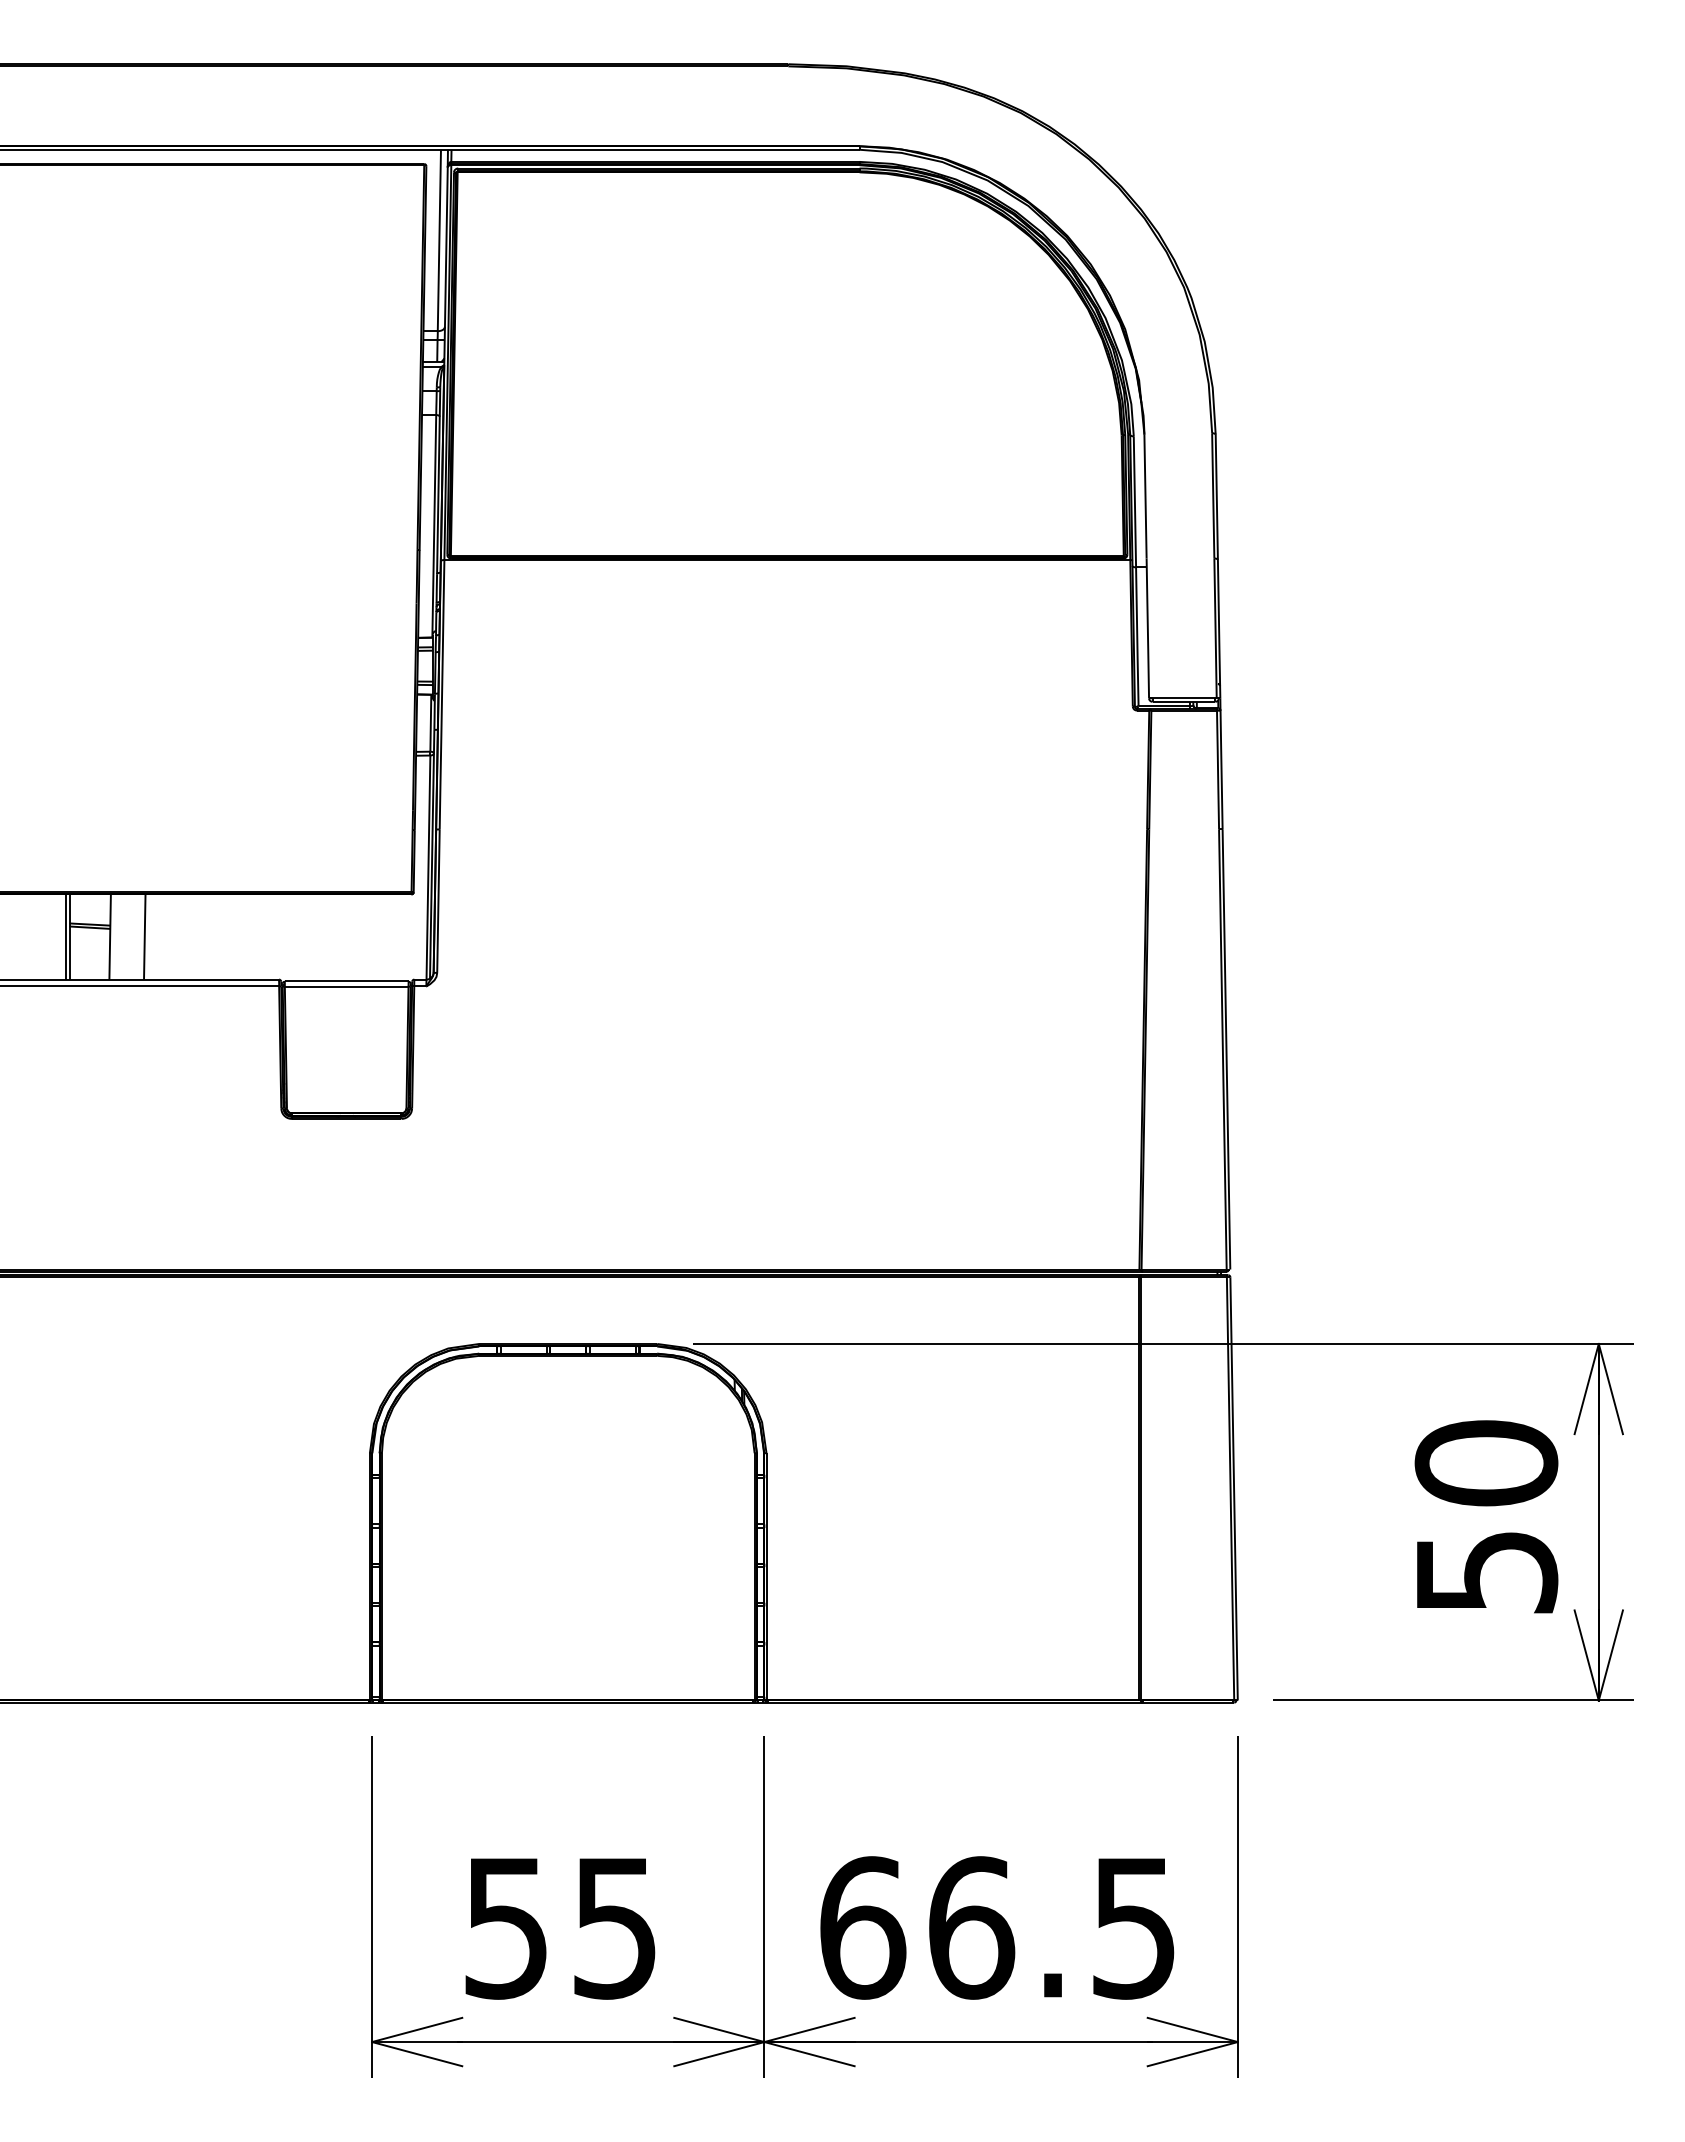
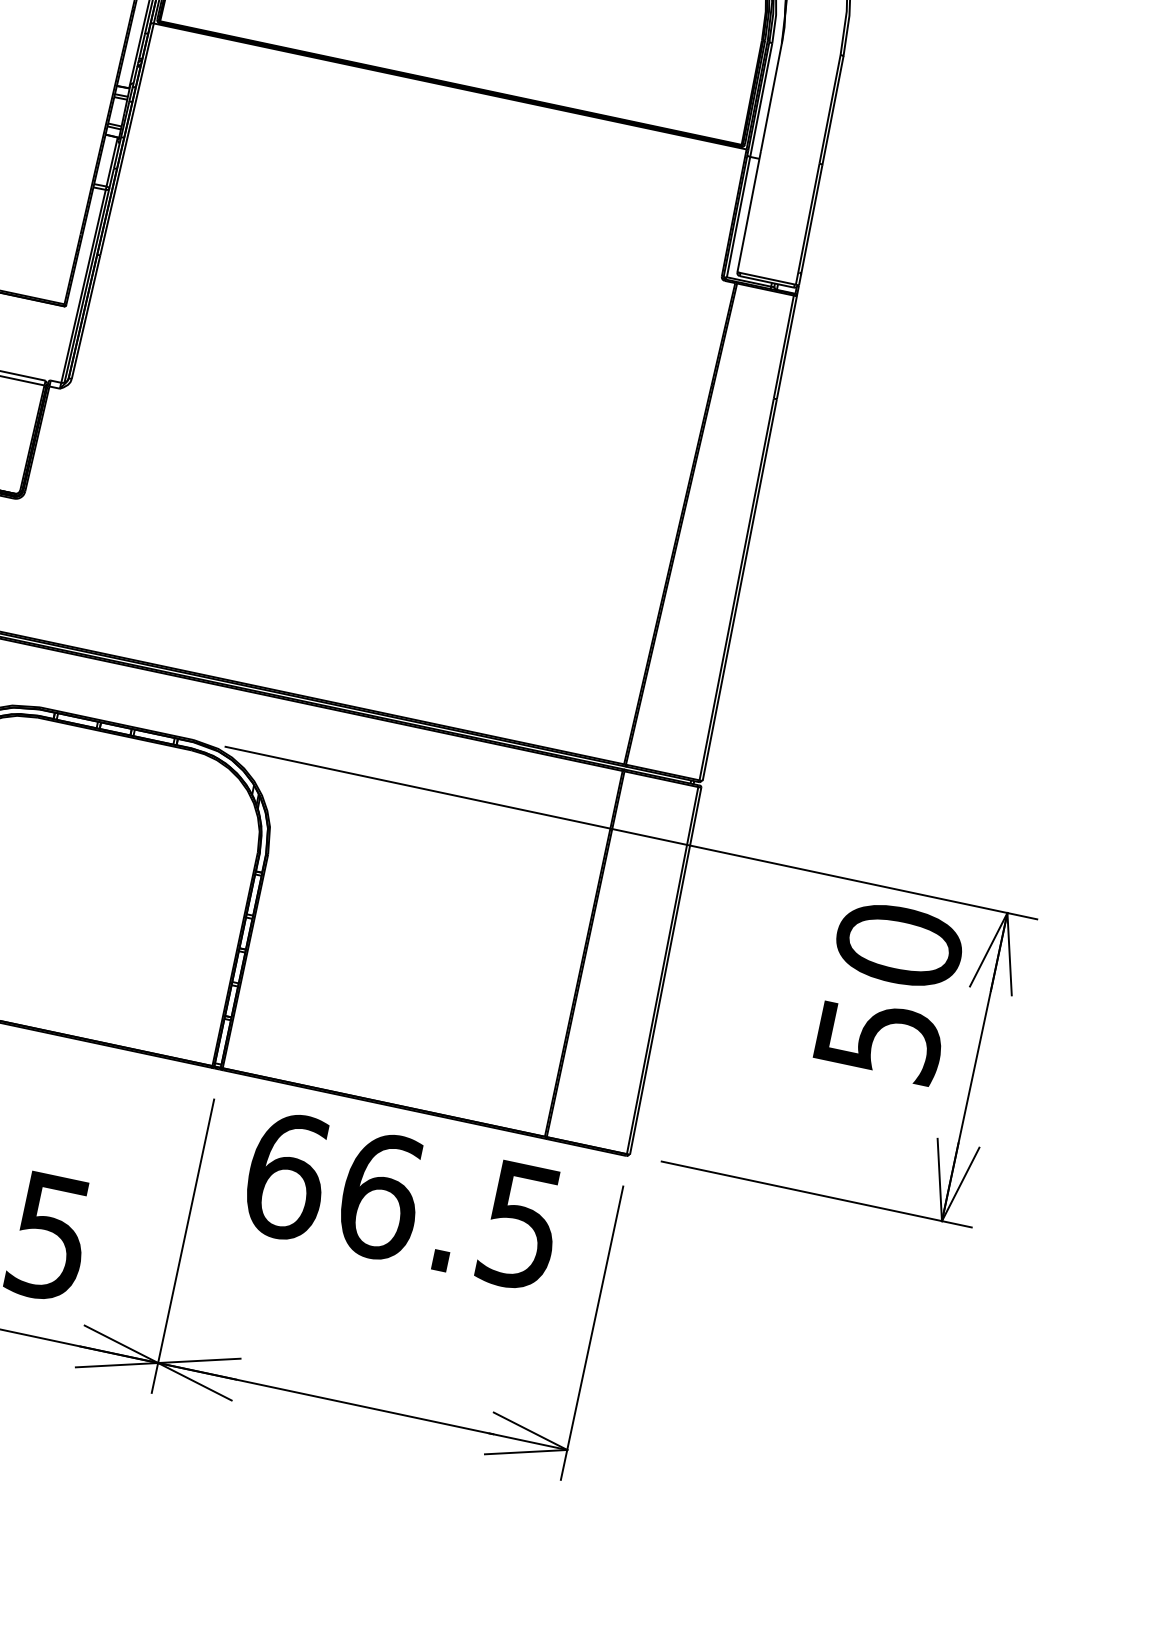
text: (1486, 1516) -> (889, 991), moved
text: (997, 1927) -> (403, 1200), moved

